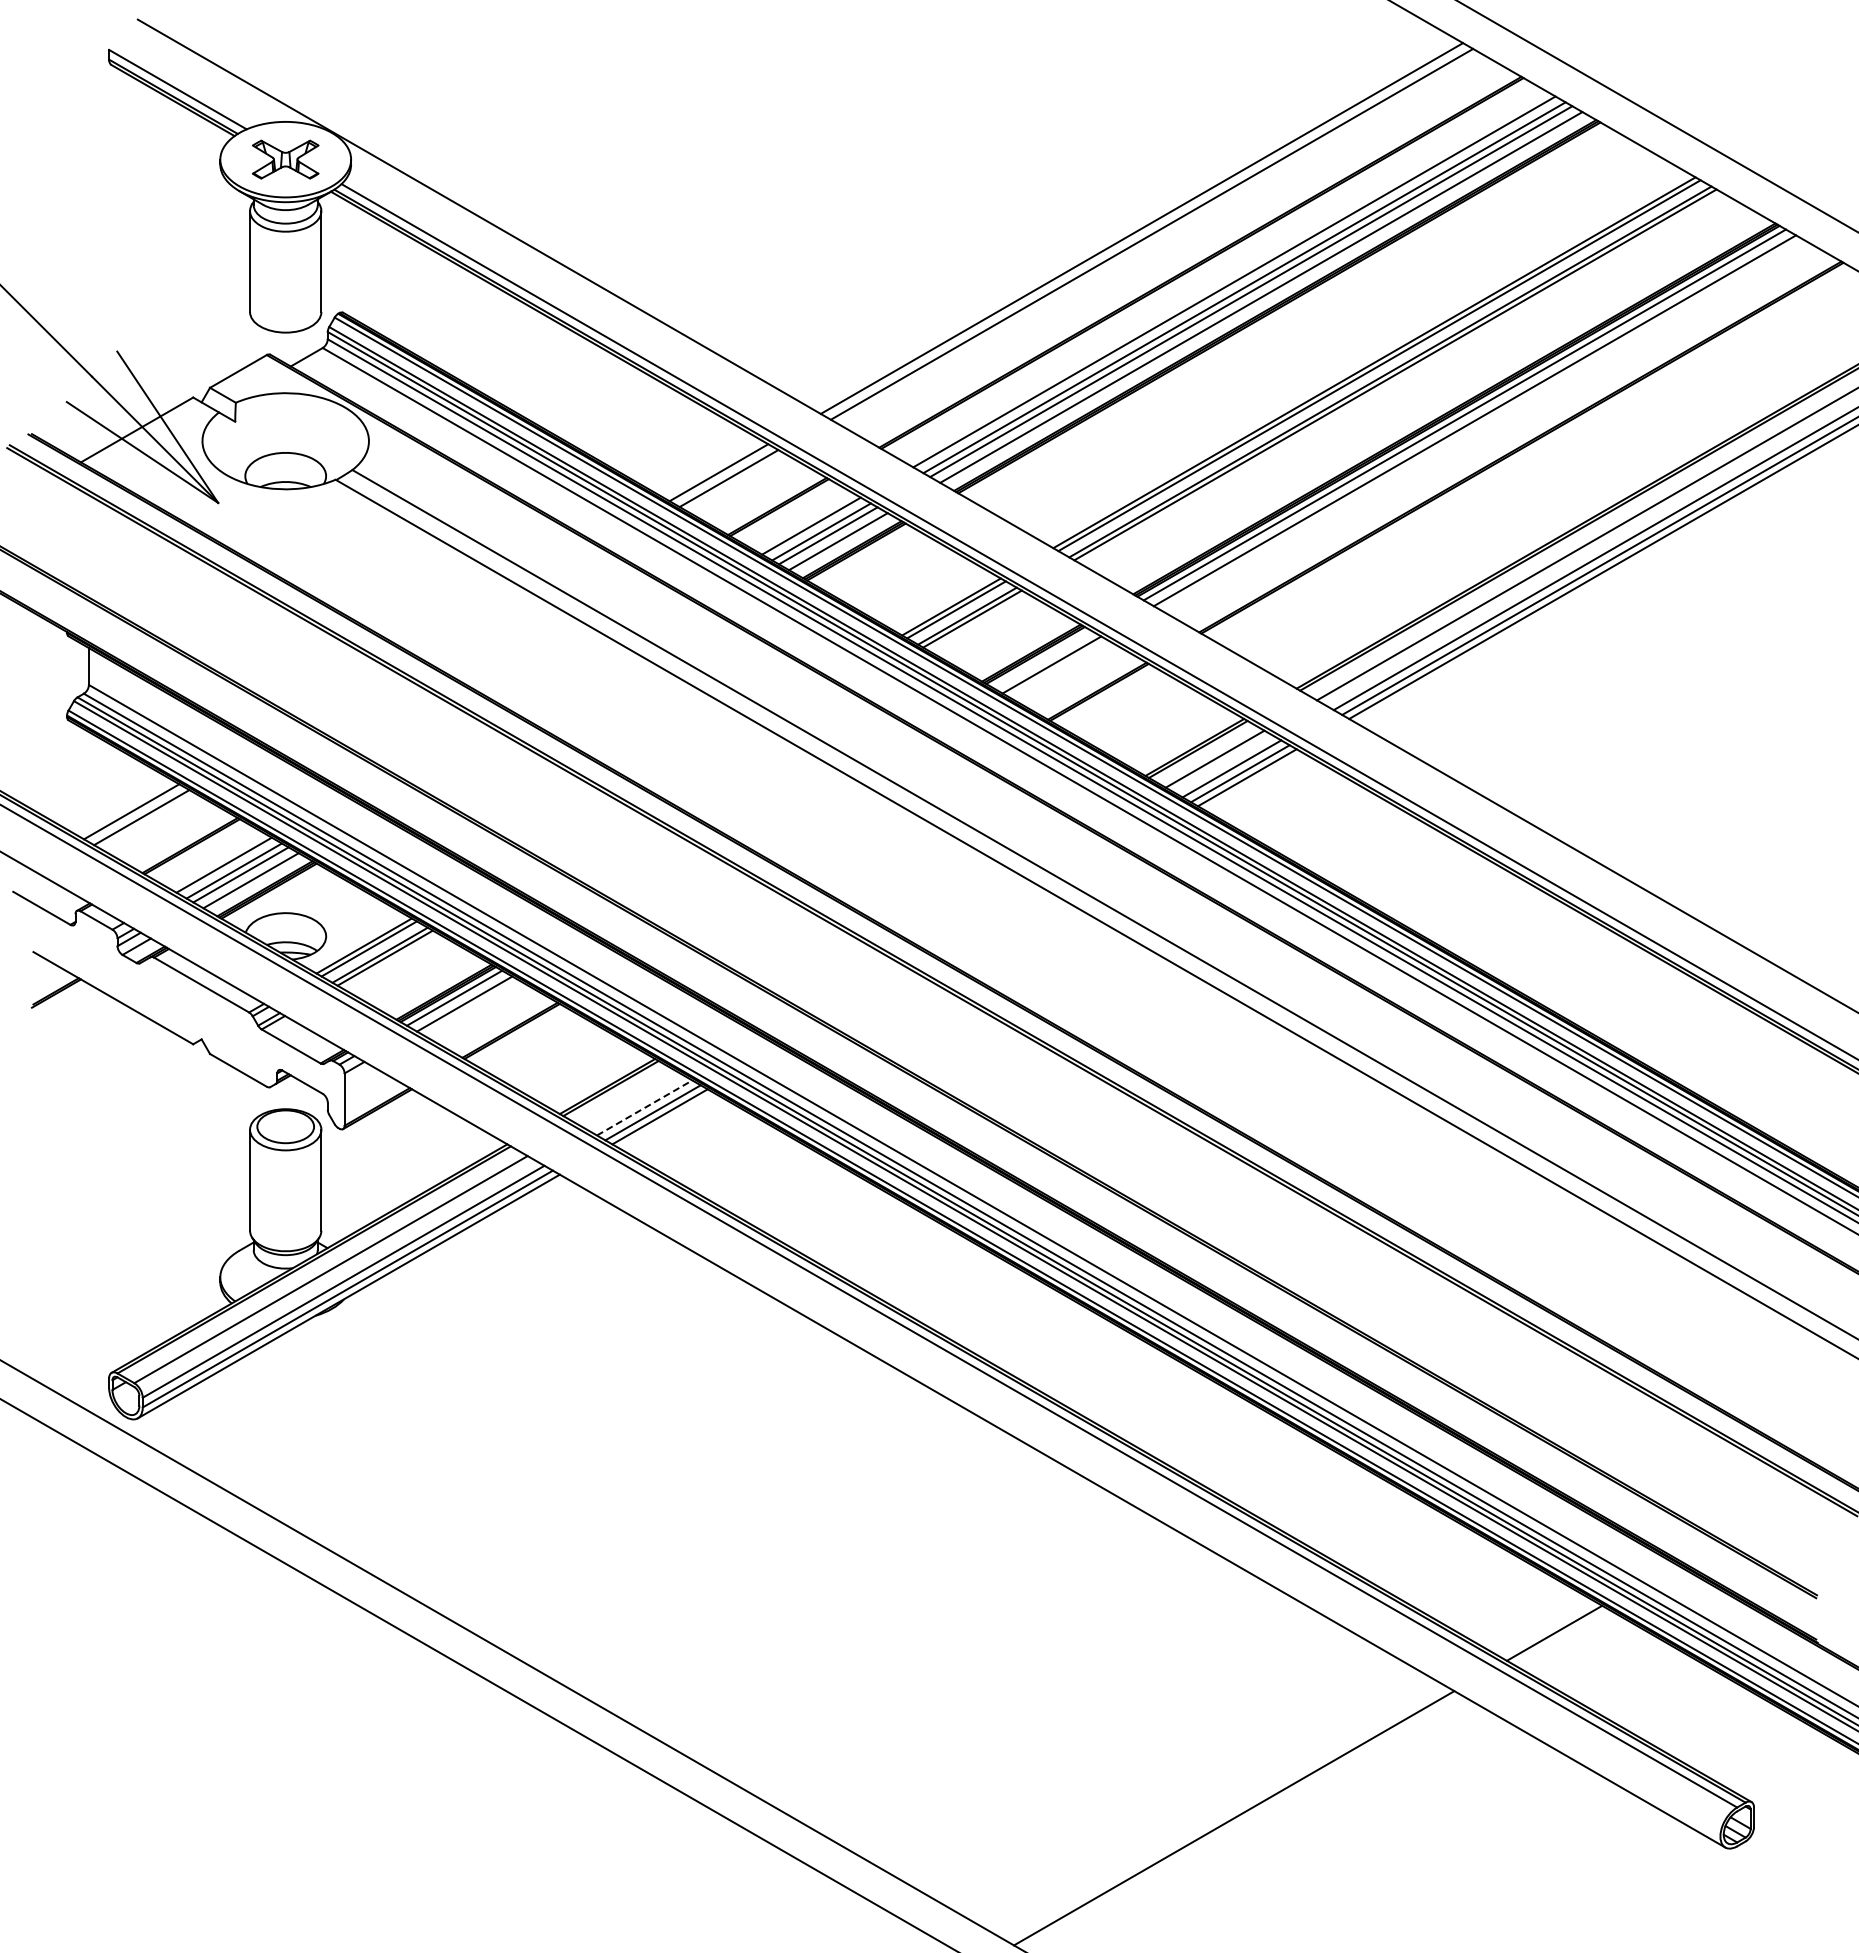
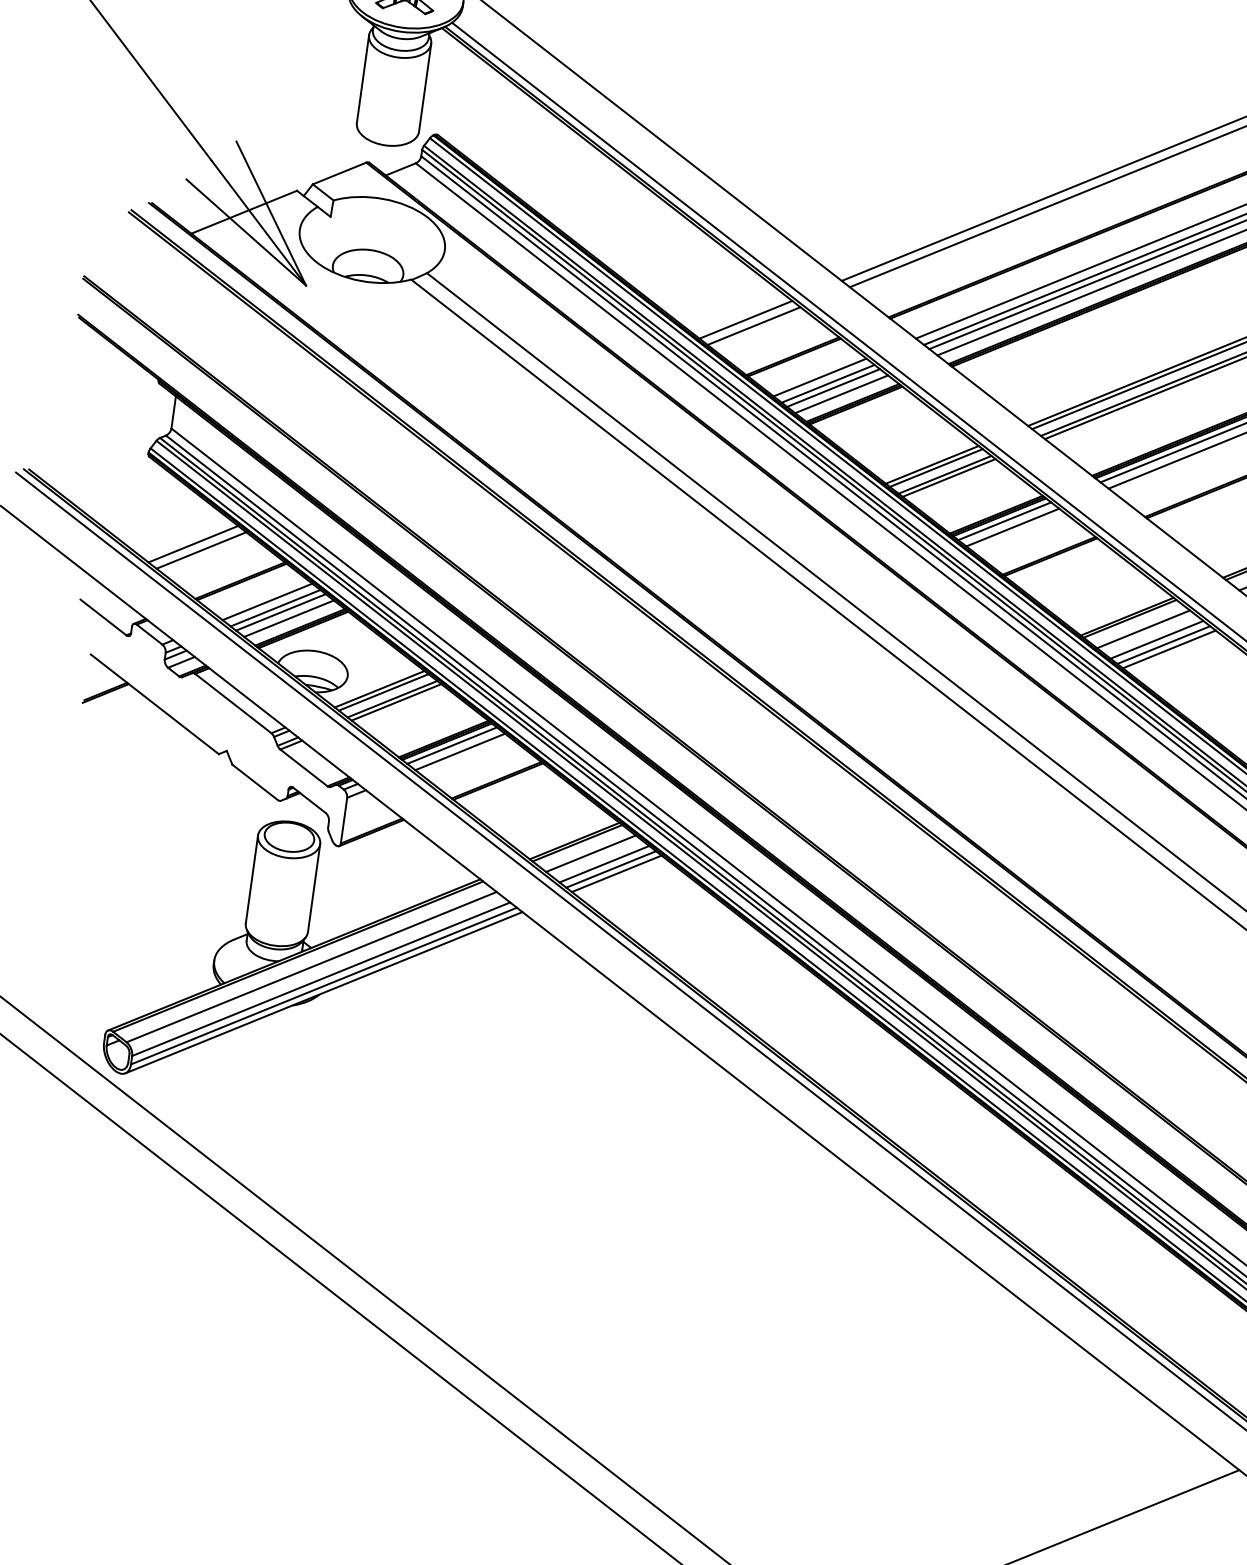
line: (1041, 658) -> (1004, 520), added
line: (627, 1097) -> (590, 853), added
line: (645, 1107) -> (605, 863), dashed -> solid

